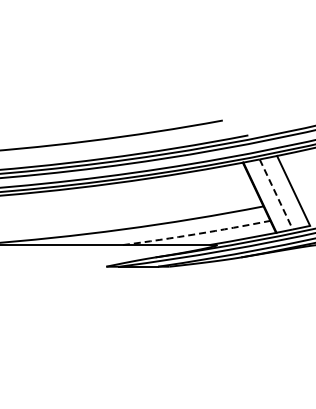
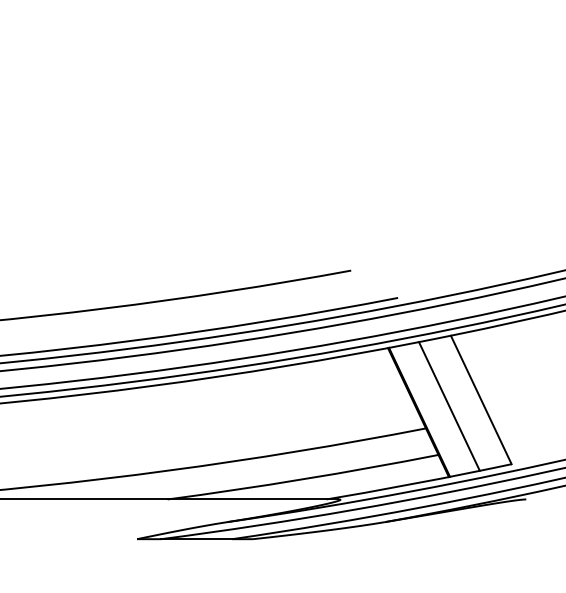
line: (276, 194) -> (449, 406), dashed -> solid
arc: (196, 234) -> (302, 479), dashed -> solid

